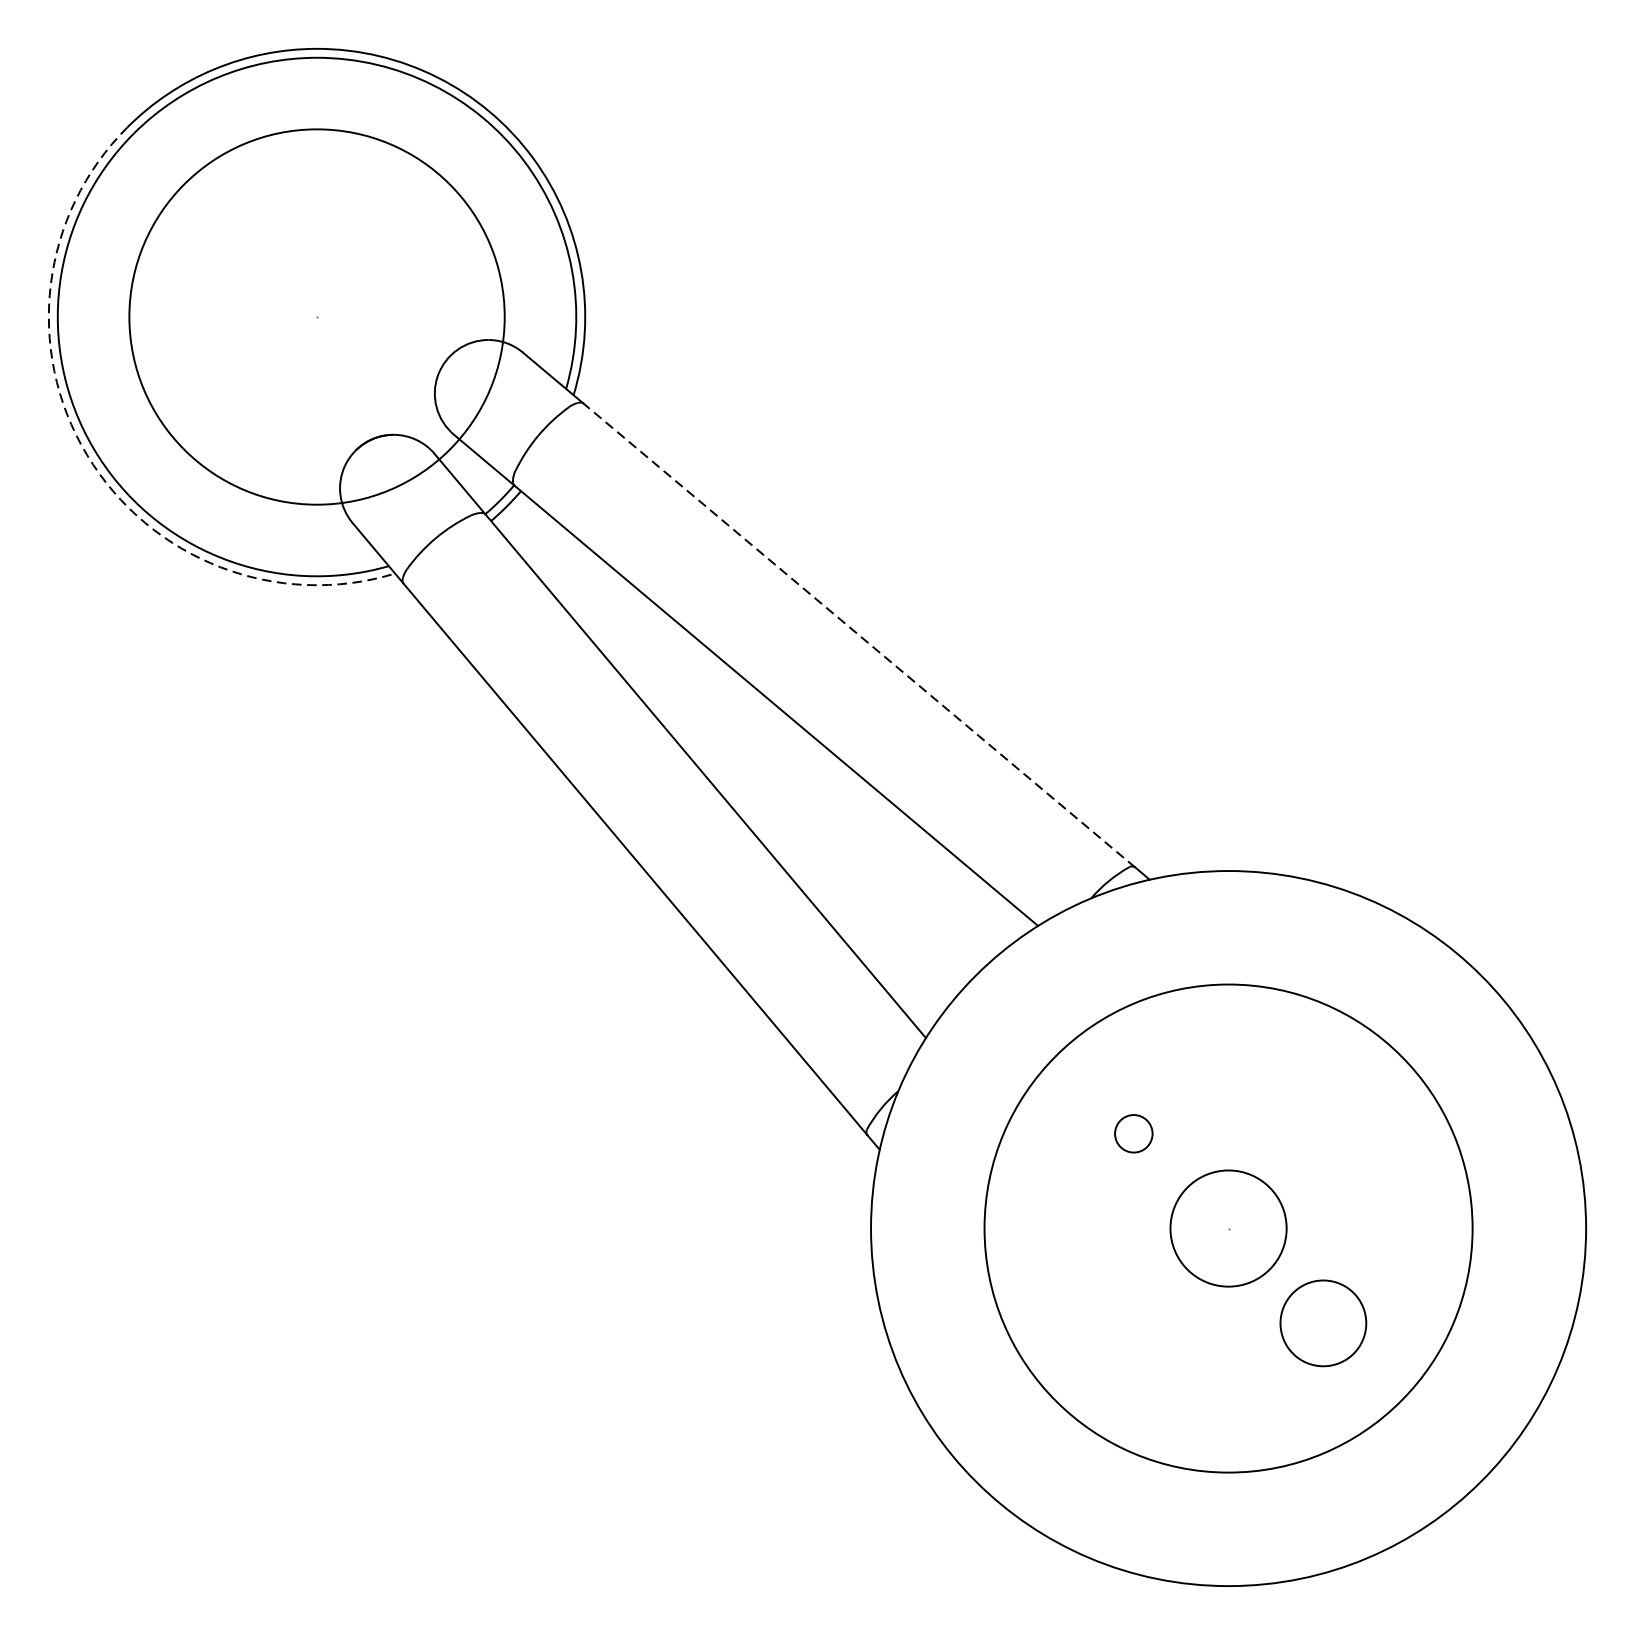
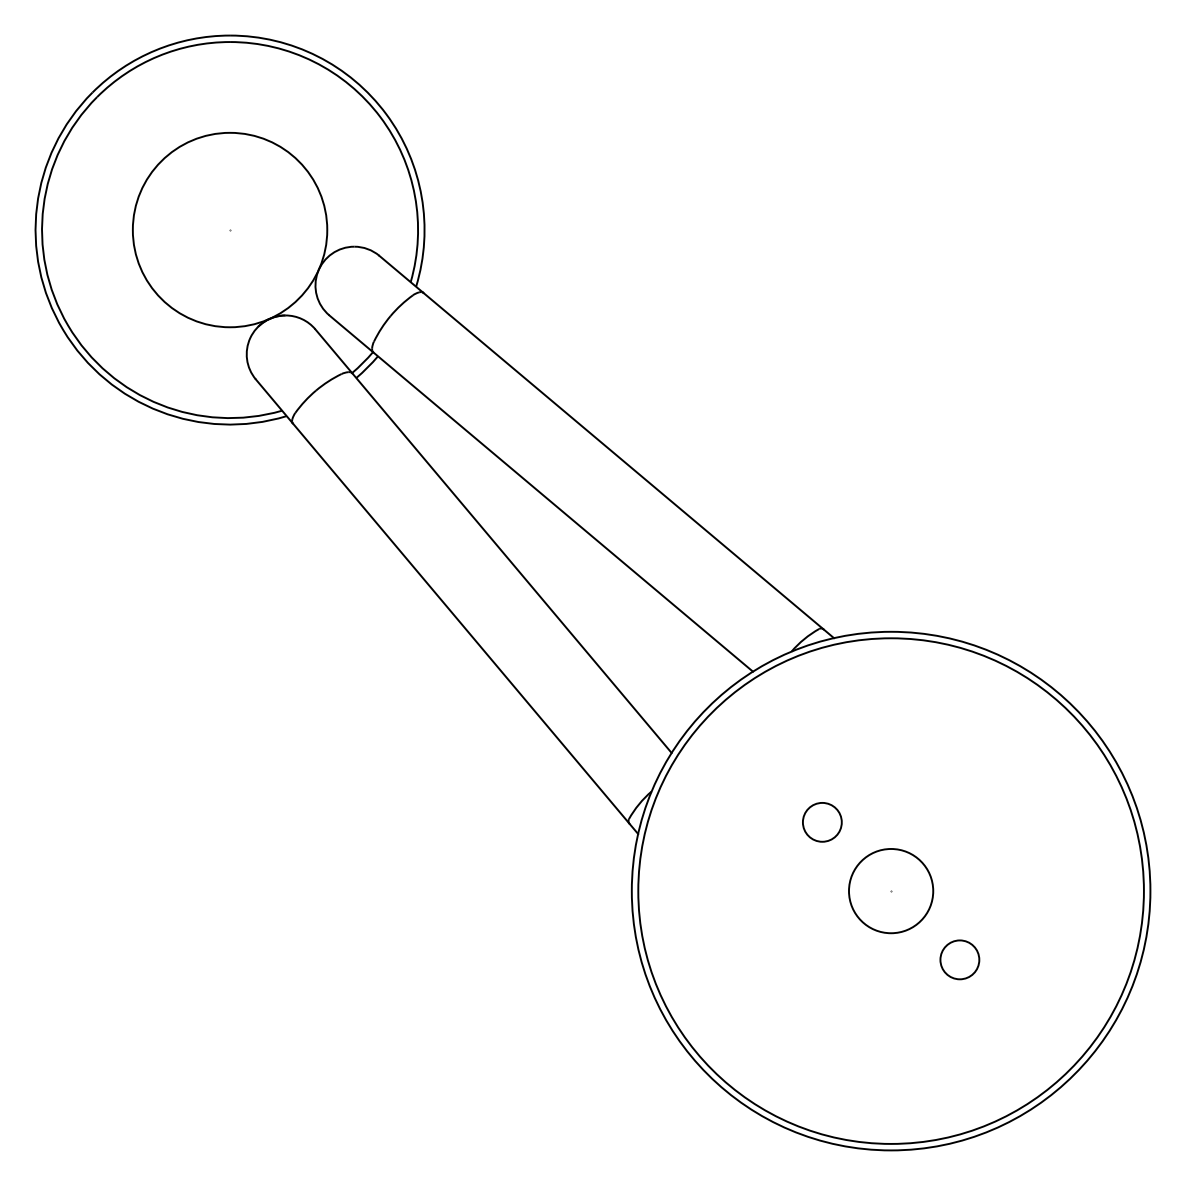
circle: (316, 316) -> (229, 229), size x0.71
arc: (87, 455) -> (63, 330), dashed -> solid
line: (859, 634) -> (623, 460), dashed -> solid
circle: (1133, 1133) -> (822, 822), size x1.43
circle: (1227, 1227) -> (890, 890), size x1.43
circle: (1322, 1322) -> (959, 959), size x0.62

